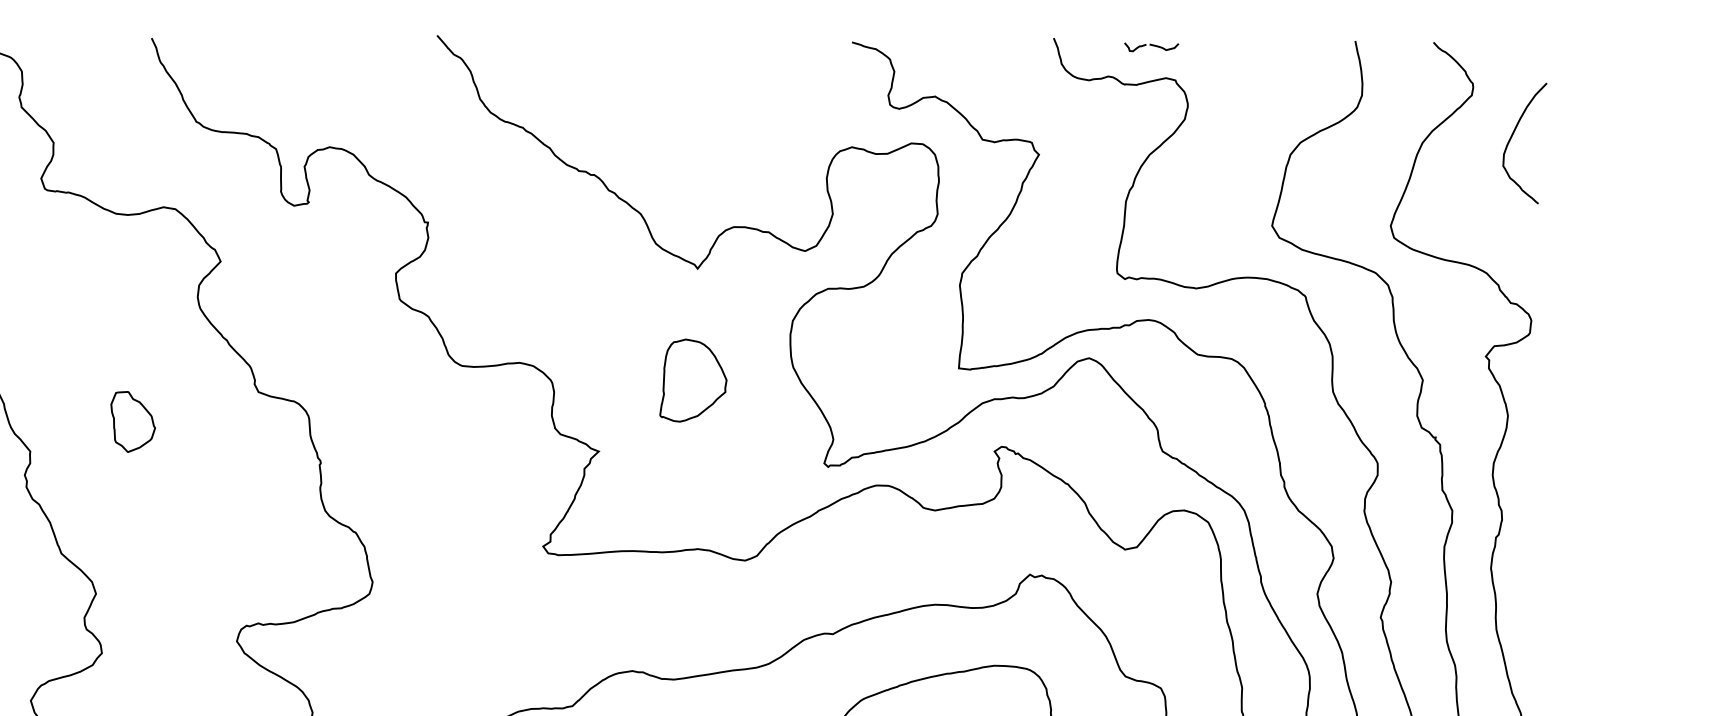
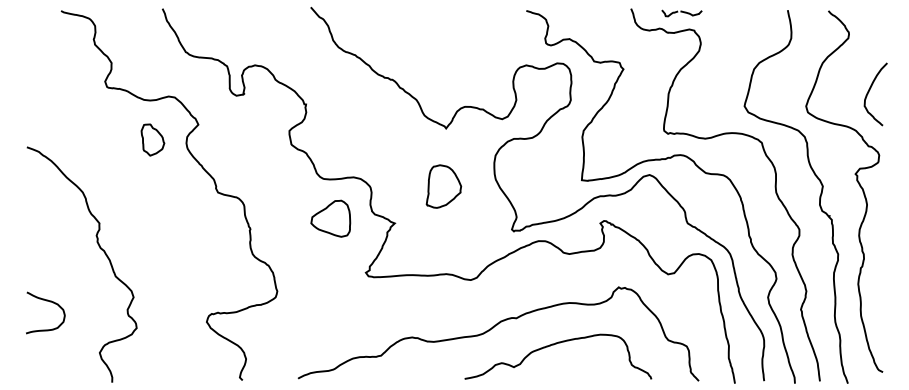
part: (1150, 47) -> (681, 13), size x1.43
curve: (1512, 139) -> (869, 92), moved
part: (132, 420) -> (152, 139), moved
part: (474, 442) -> (330, 218), added

